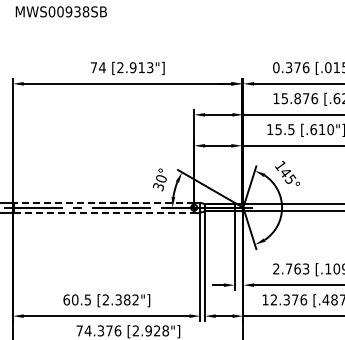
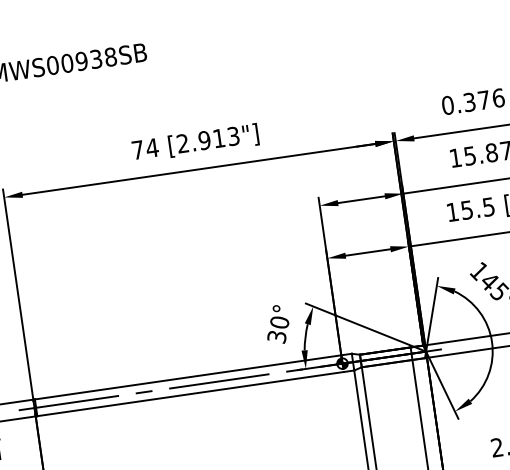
line: (103, 202) -> (187, 376), dashed -> solid
line: (104, 212) -> (191, 393), dashed -> solid

